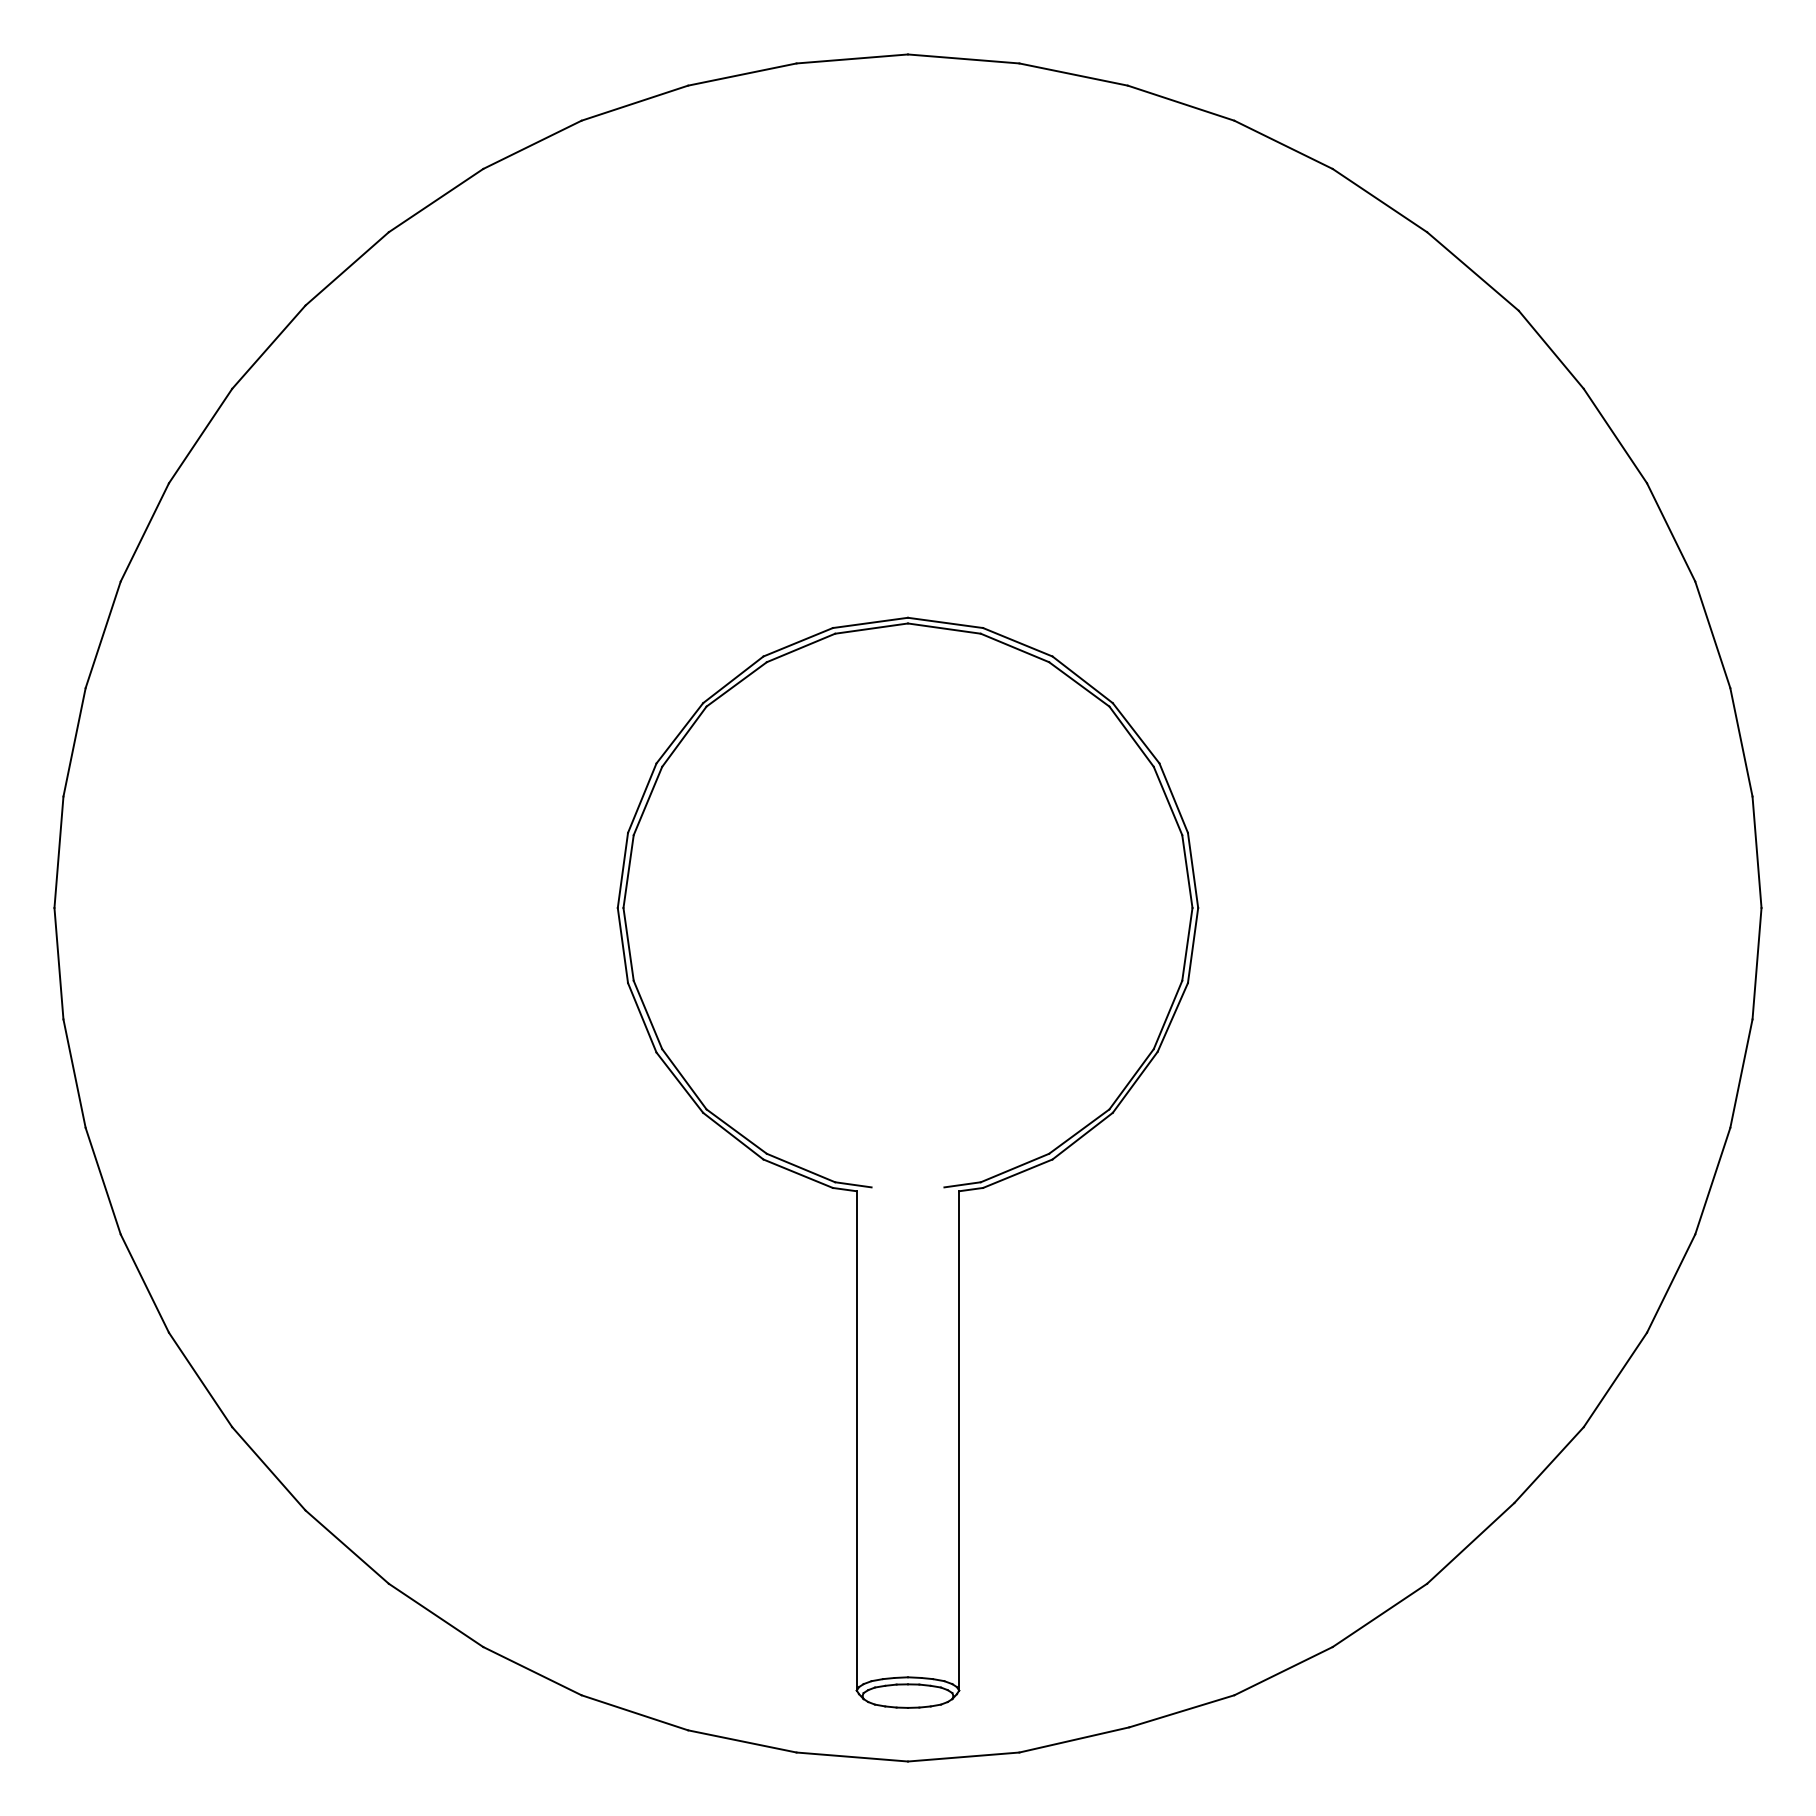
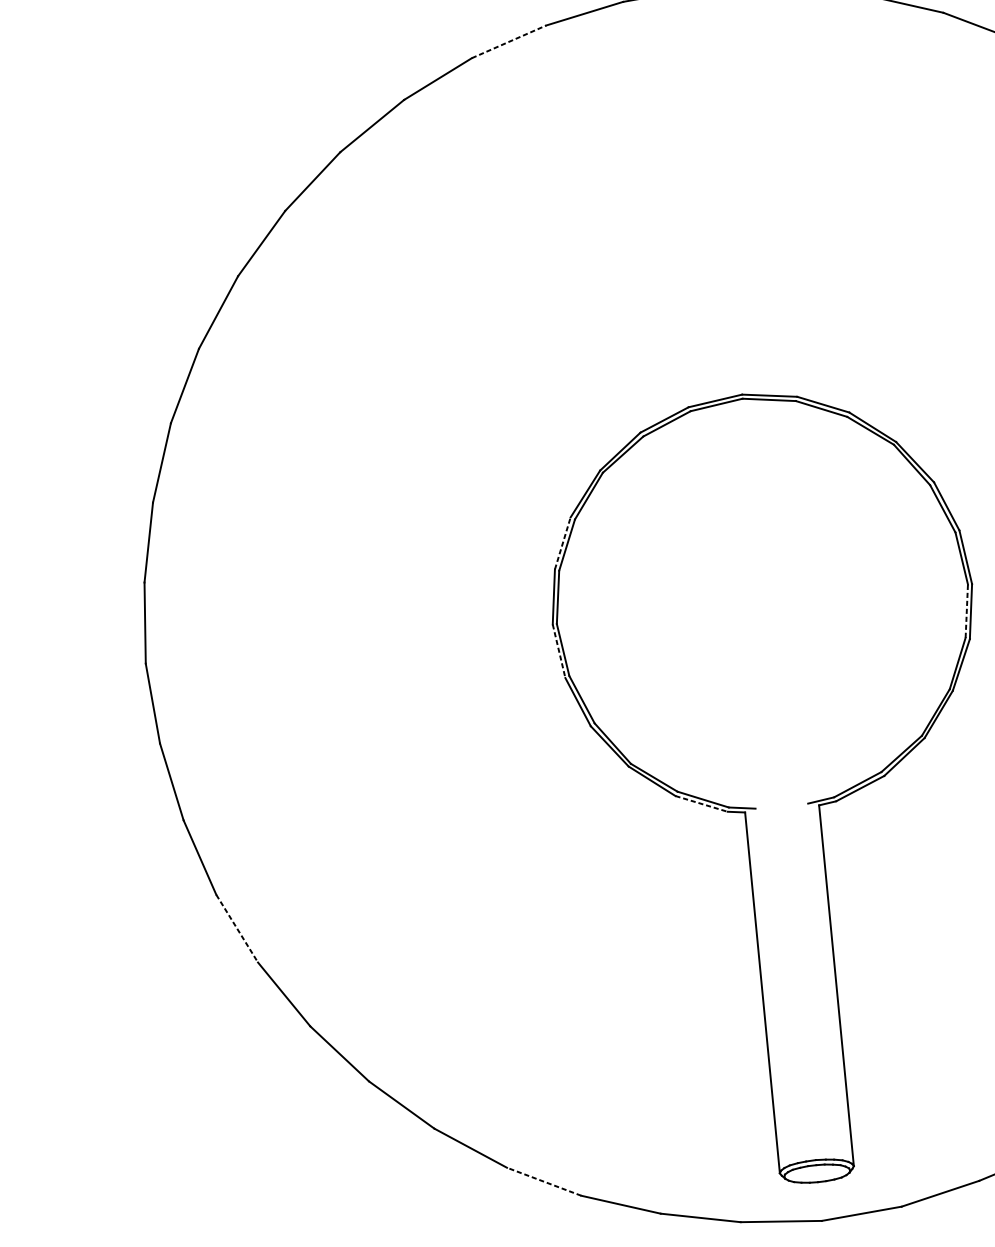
line: (635, 103) -> (509, 42), solid -> dashed
line: (642, 798) -> (562, 543), solid -> dashed
line: (1187, 944) -> (966, 611), solid -> dashed
line: (622, 945) -> (558, 651), solid -> dashed
line: (798, 1173) -> (701, 803), solid -> dashed
line: (144, 1283) -> (236, 928), solid -> dashed
line: (532, 1671) -> (544, 1182), solid -> dashed

